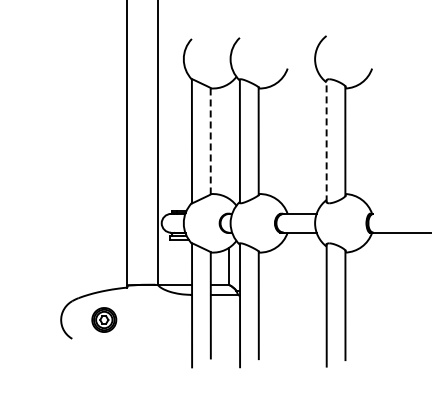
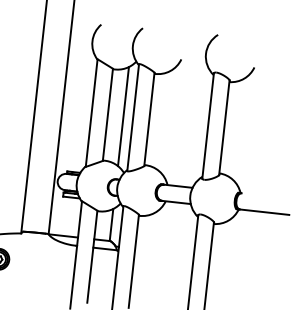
line: (210, 140) -> (107, 114), dashed -> solid
line: (326, 140) -> (208, 125), dashed -> solid
line: (228, 141) -> (123, 116), added

